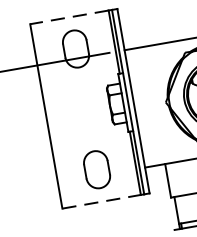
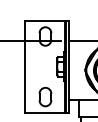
line: (68, 17) -> (44, 20), dashed -> solid
line: (100, 202) -> (44, 113), dashed -> solid

